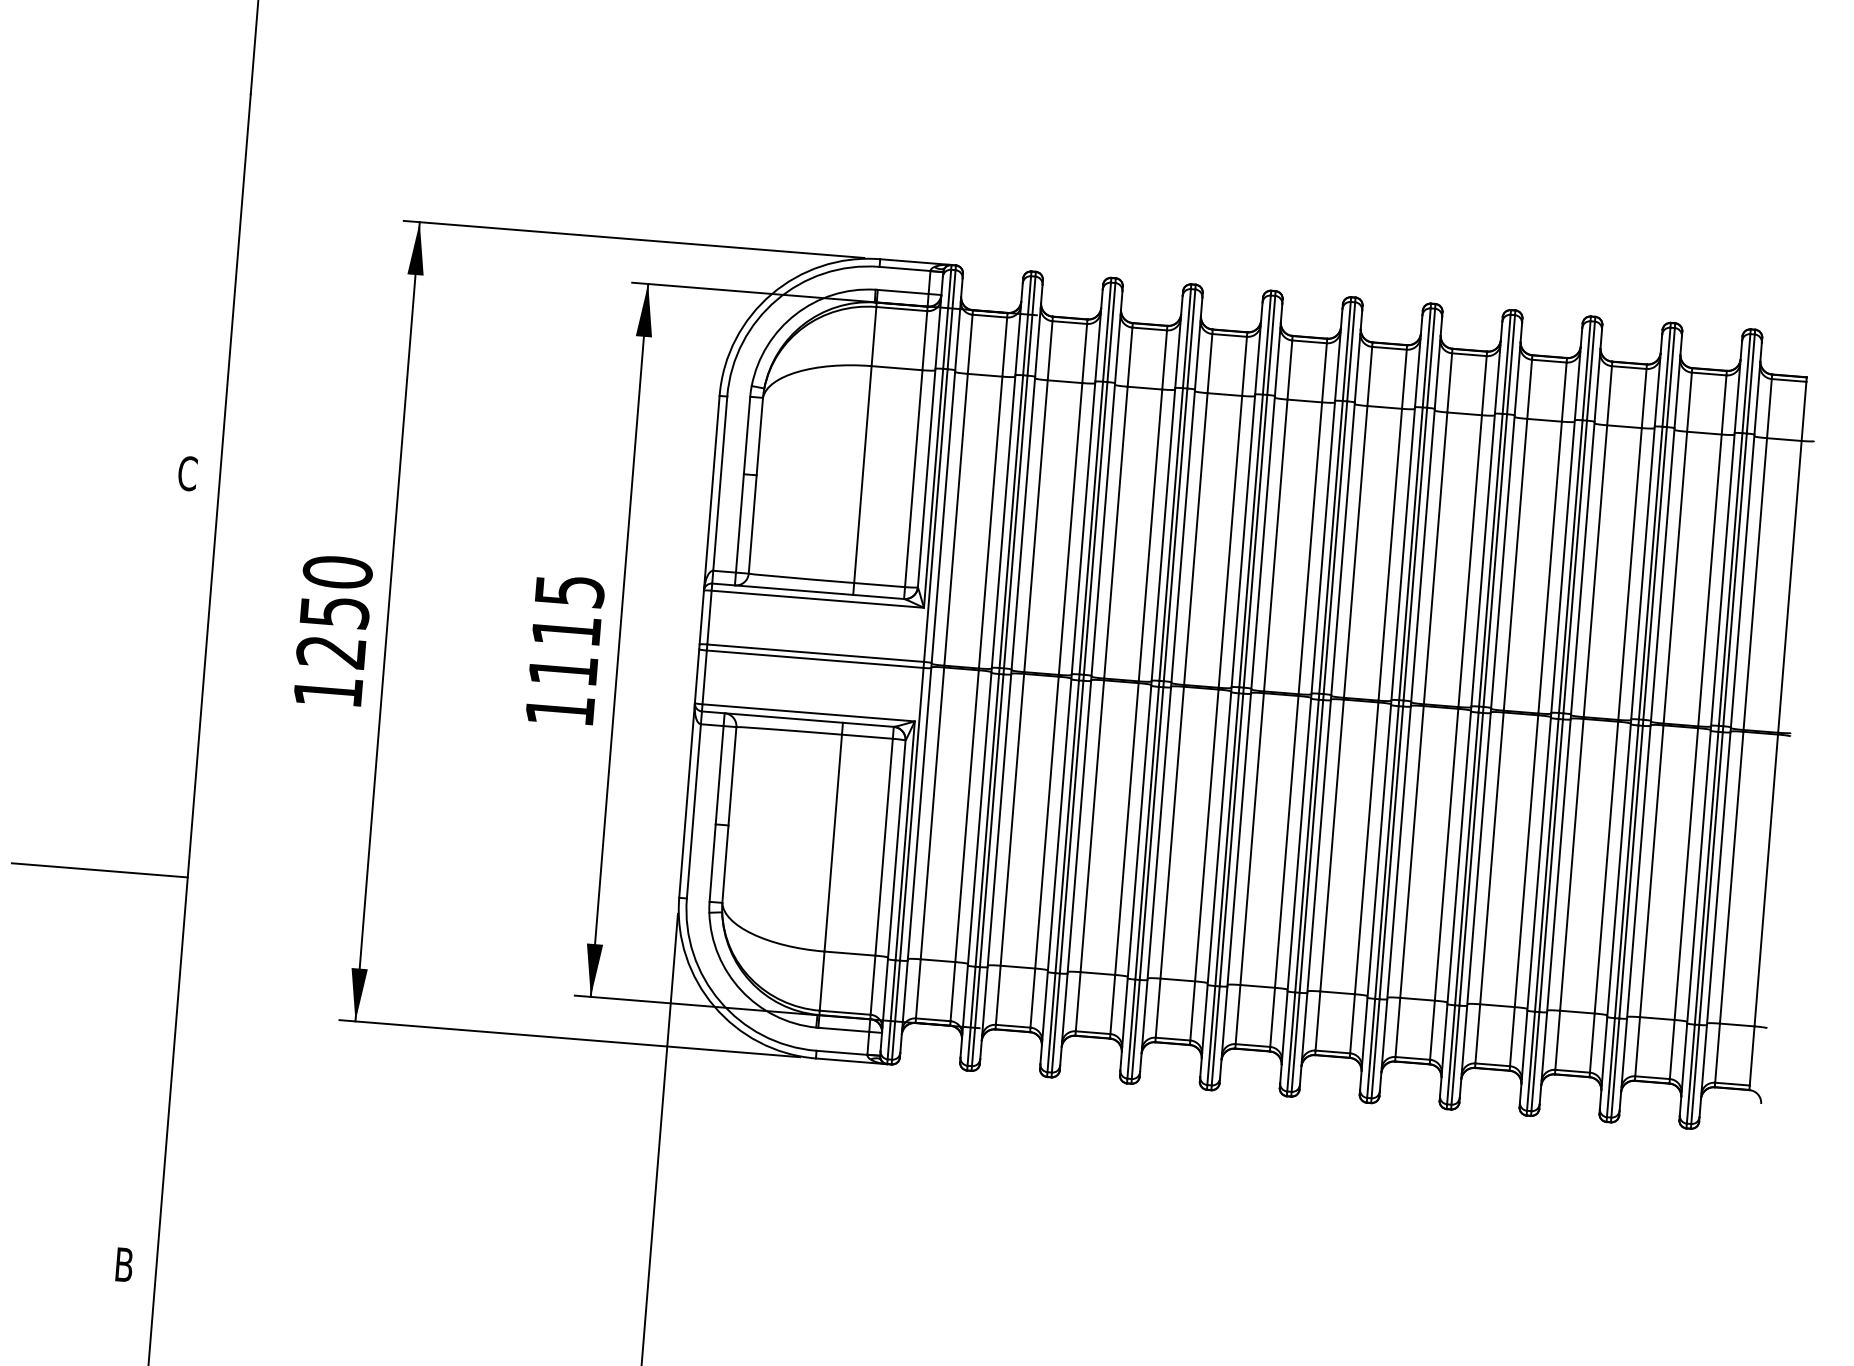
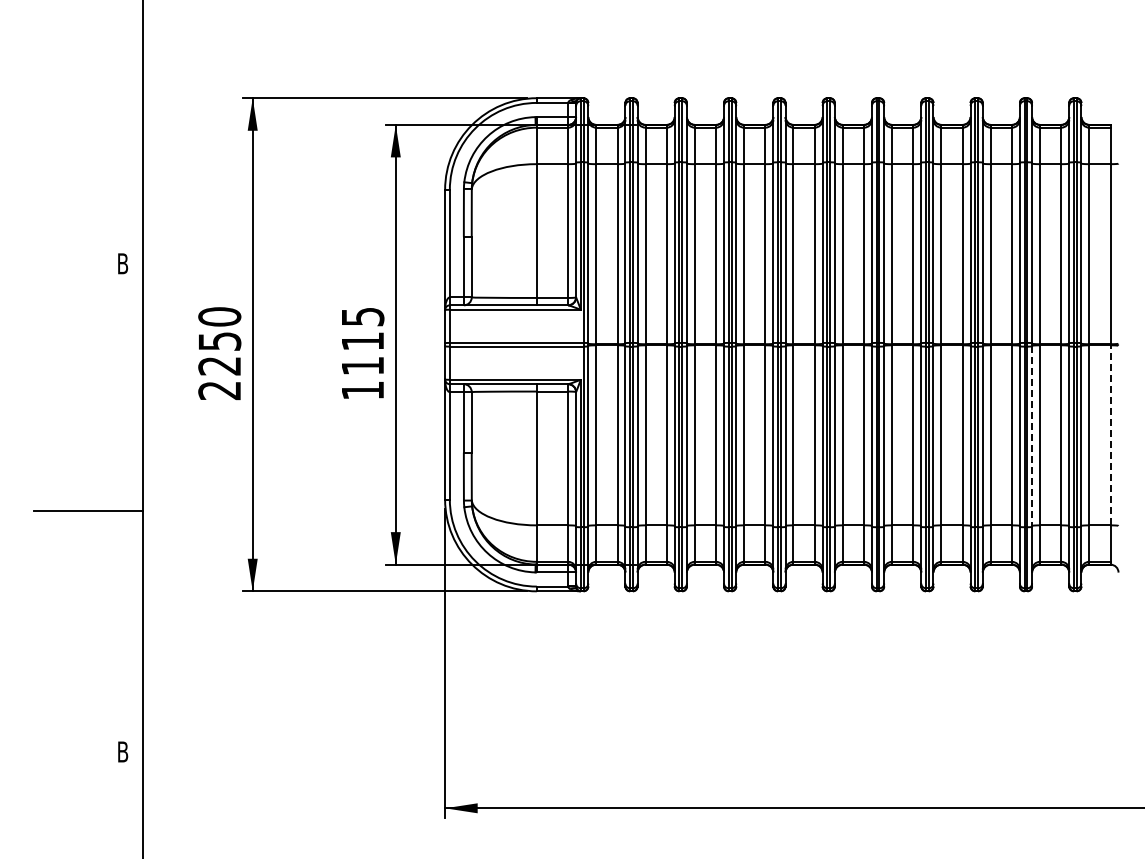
text: (187, 473) -> (122, 263), C -> B
text: (327, 693) -> (219, 391), 1250 -> 2250
line: (1639, 873) -> (1032, 437), solid -> dashed
line: (1766, 879) -> (1110, 434), solid -> dashed

